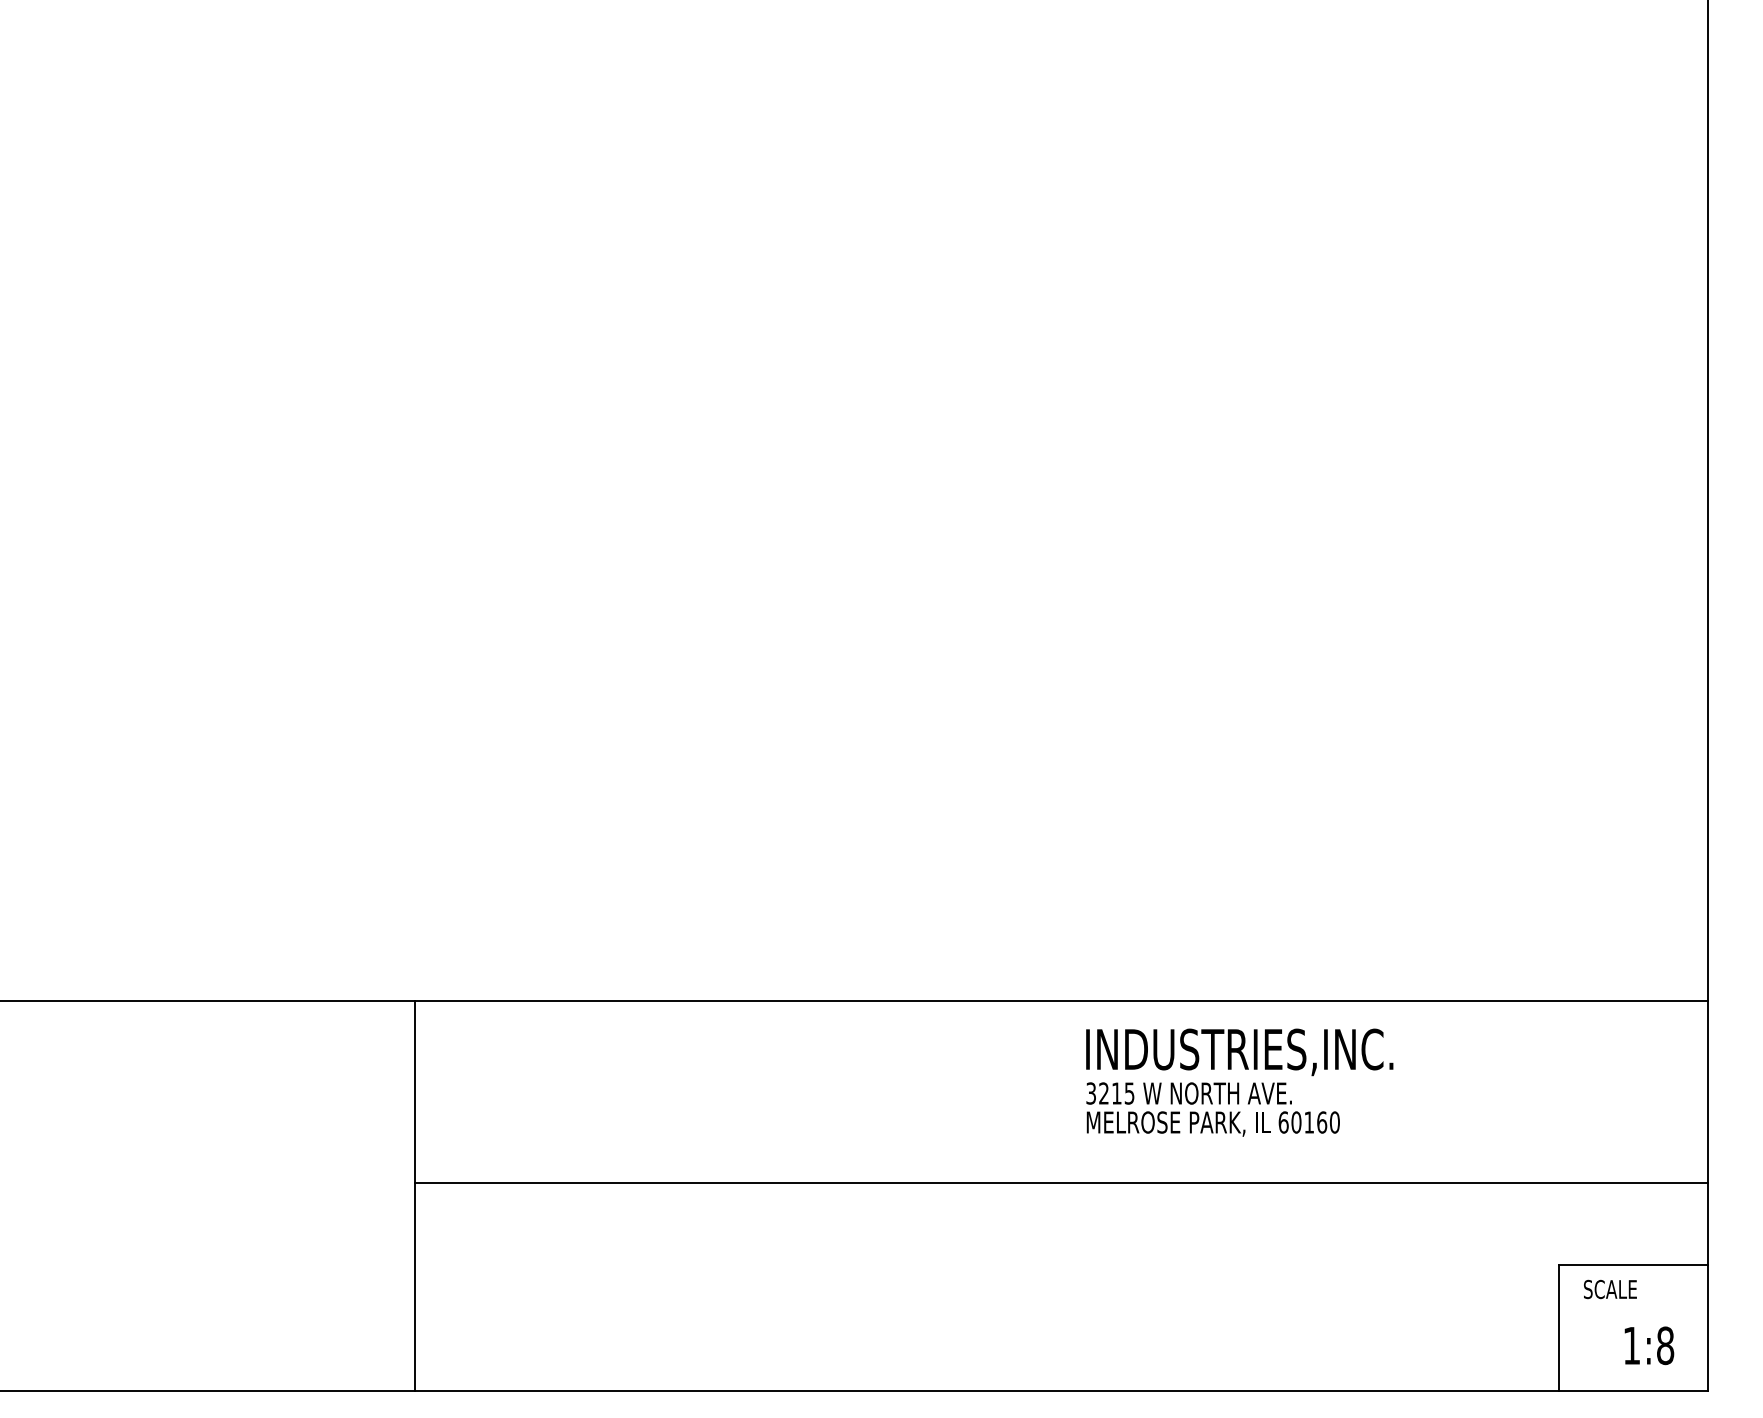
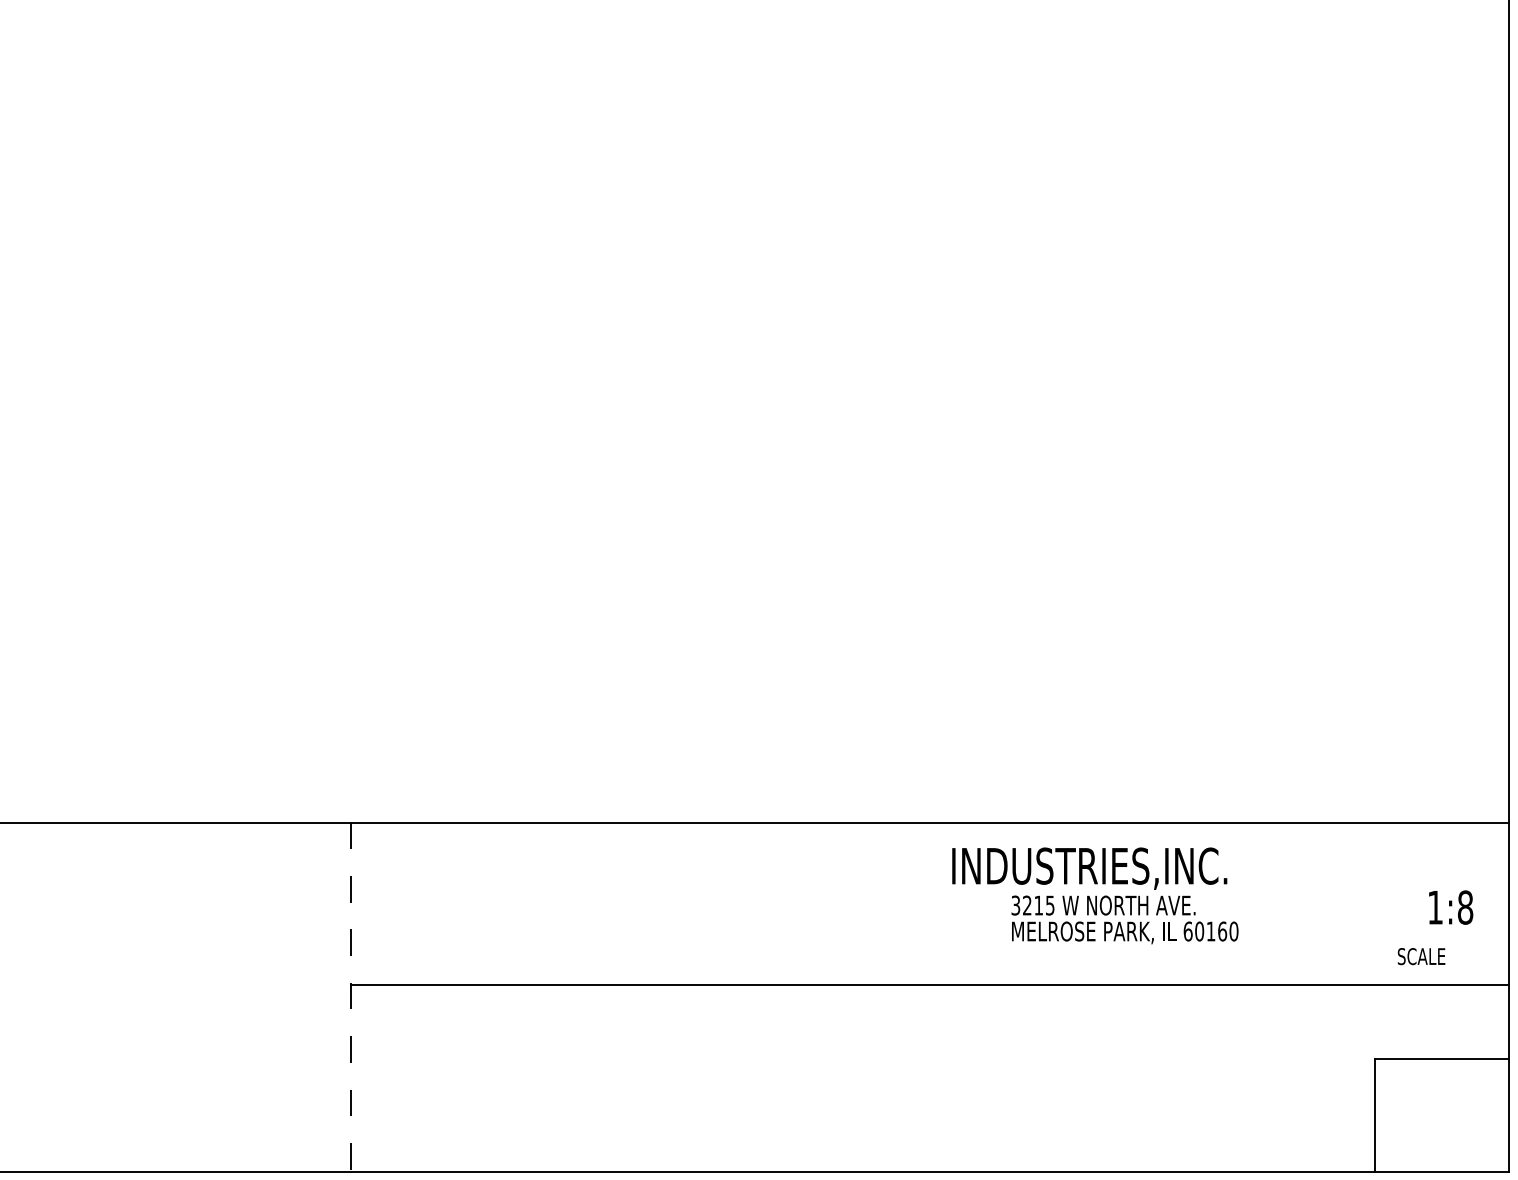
text: (1212, 1109) -> (1124, 919), moved
line: (414, 1196) -> (350, 997), solid -> dashed
text: (1610, 1289) -> (1421, 956), moved
text: (1649, 1345) -> (1451, 907), moved

